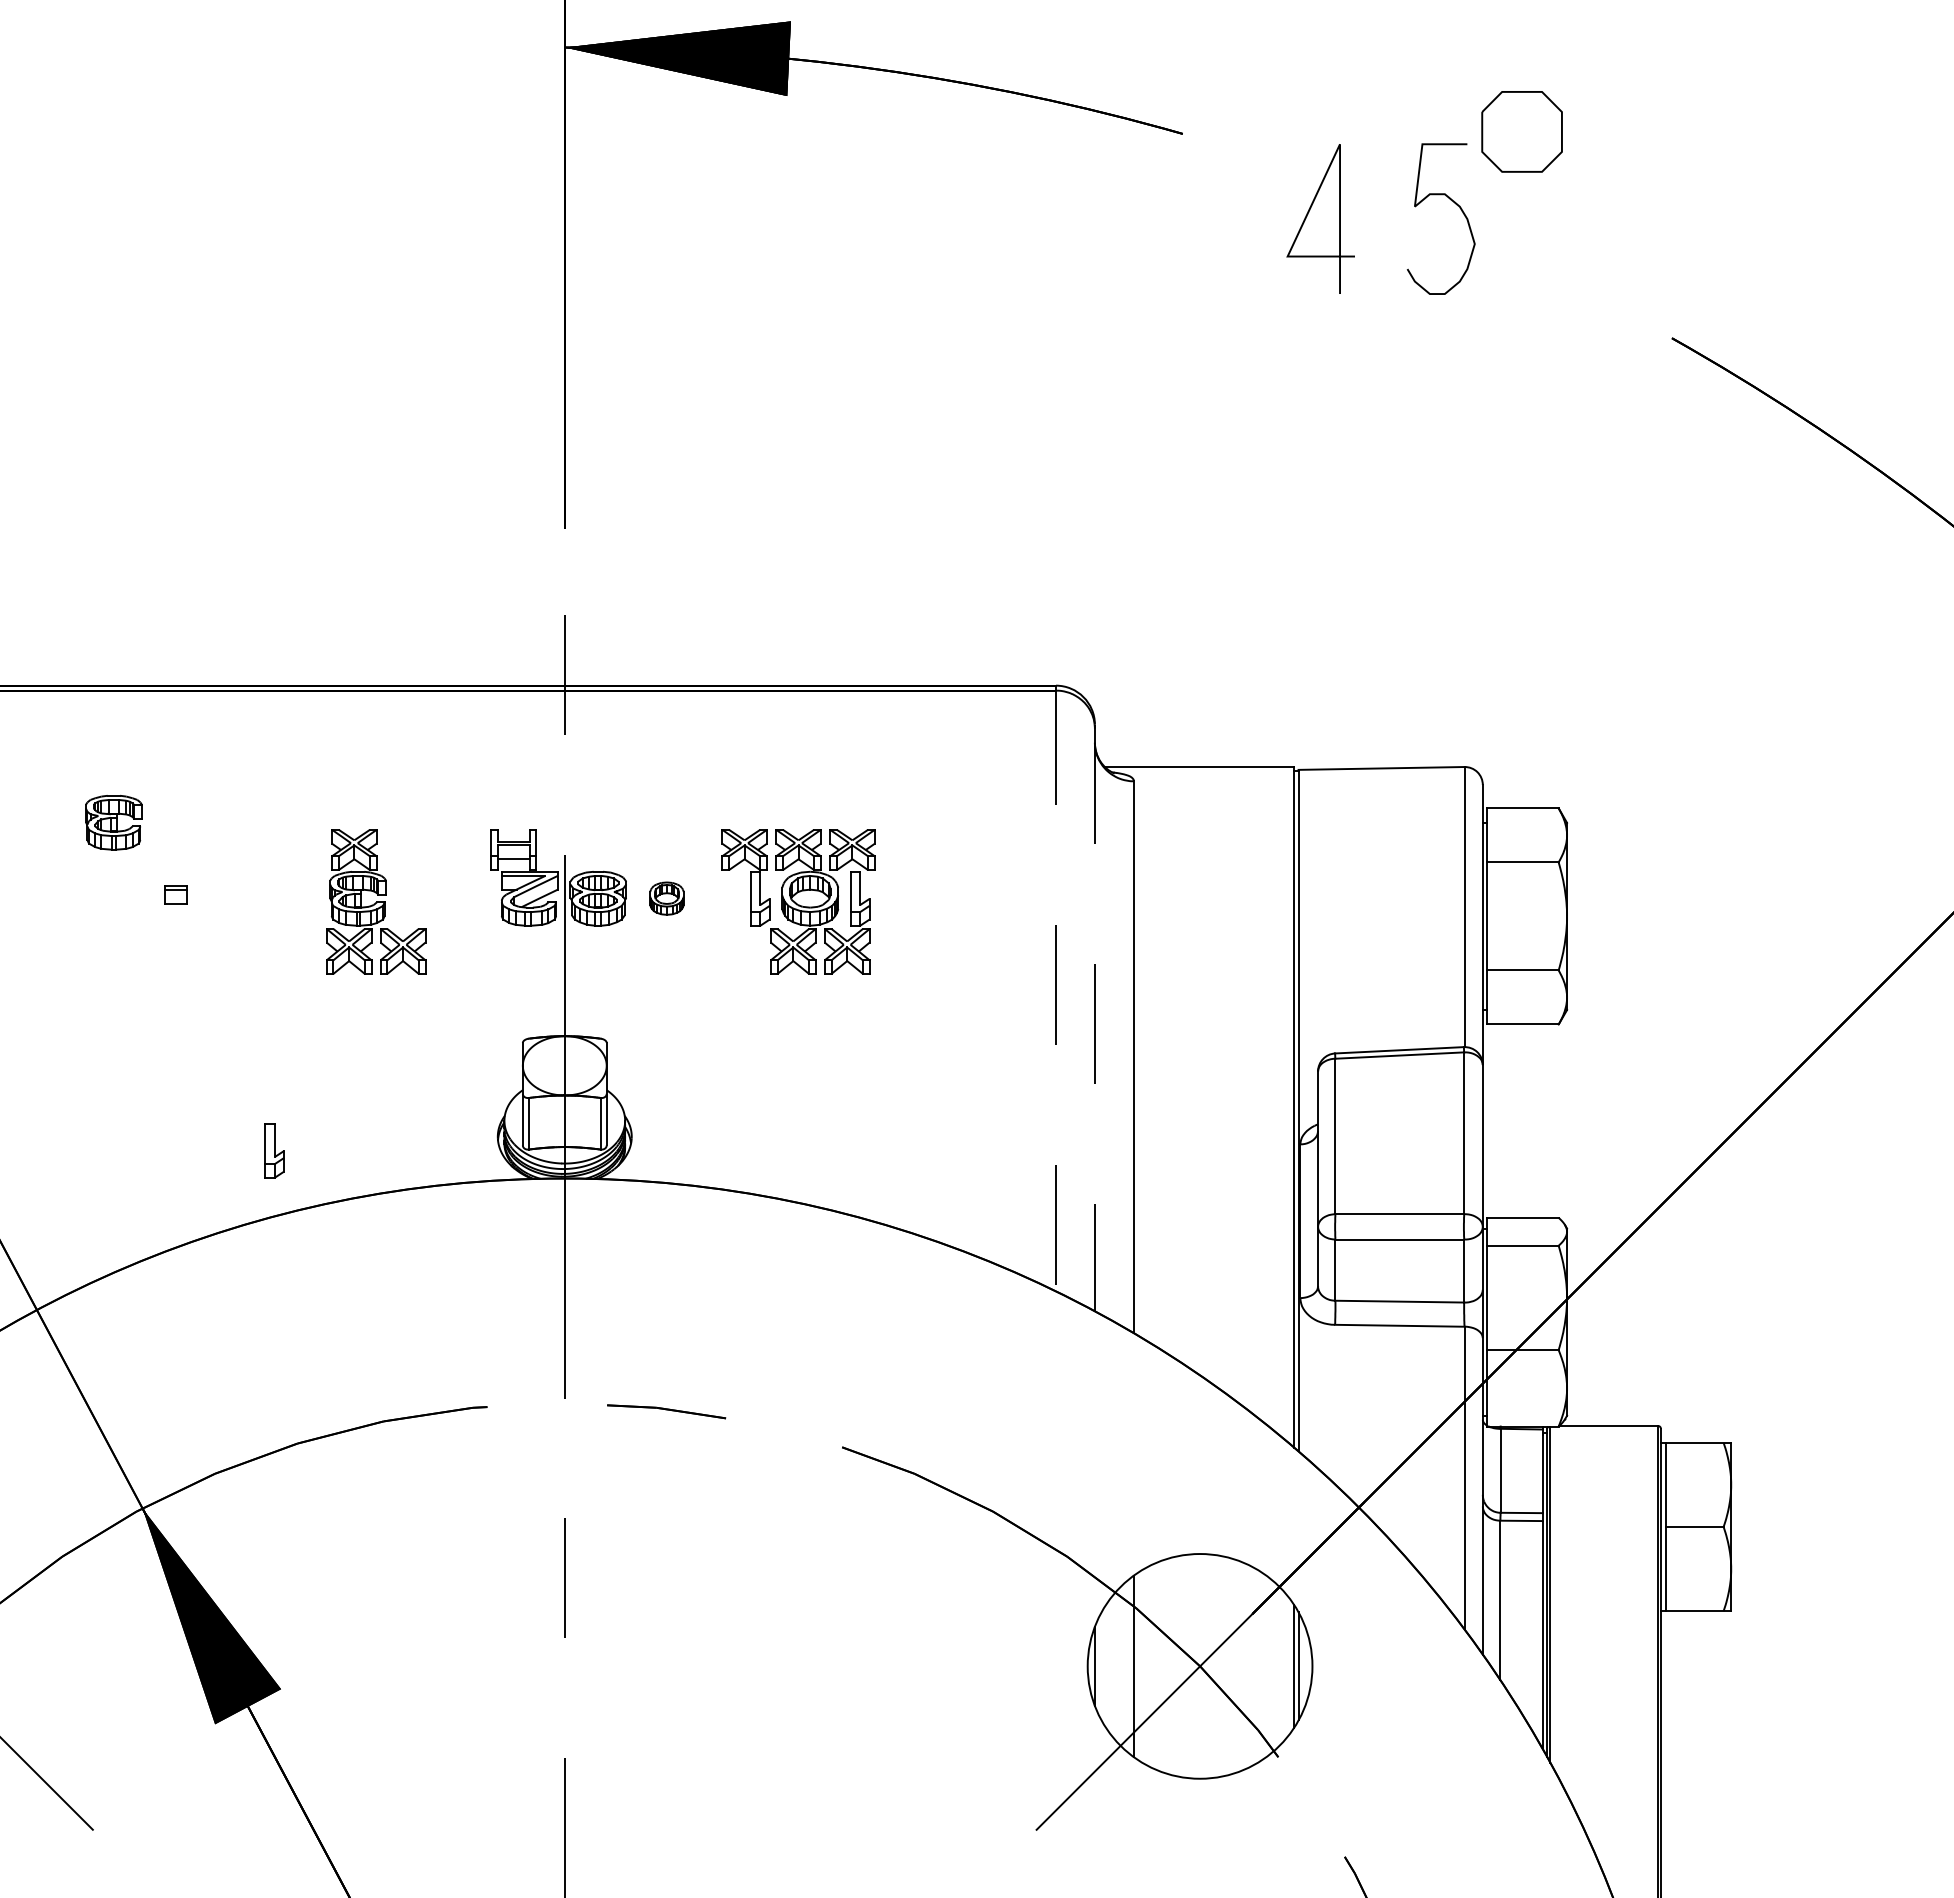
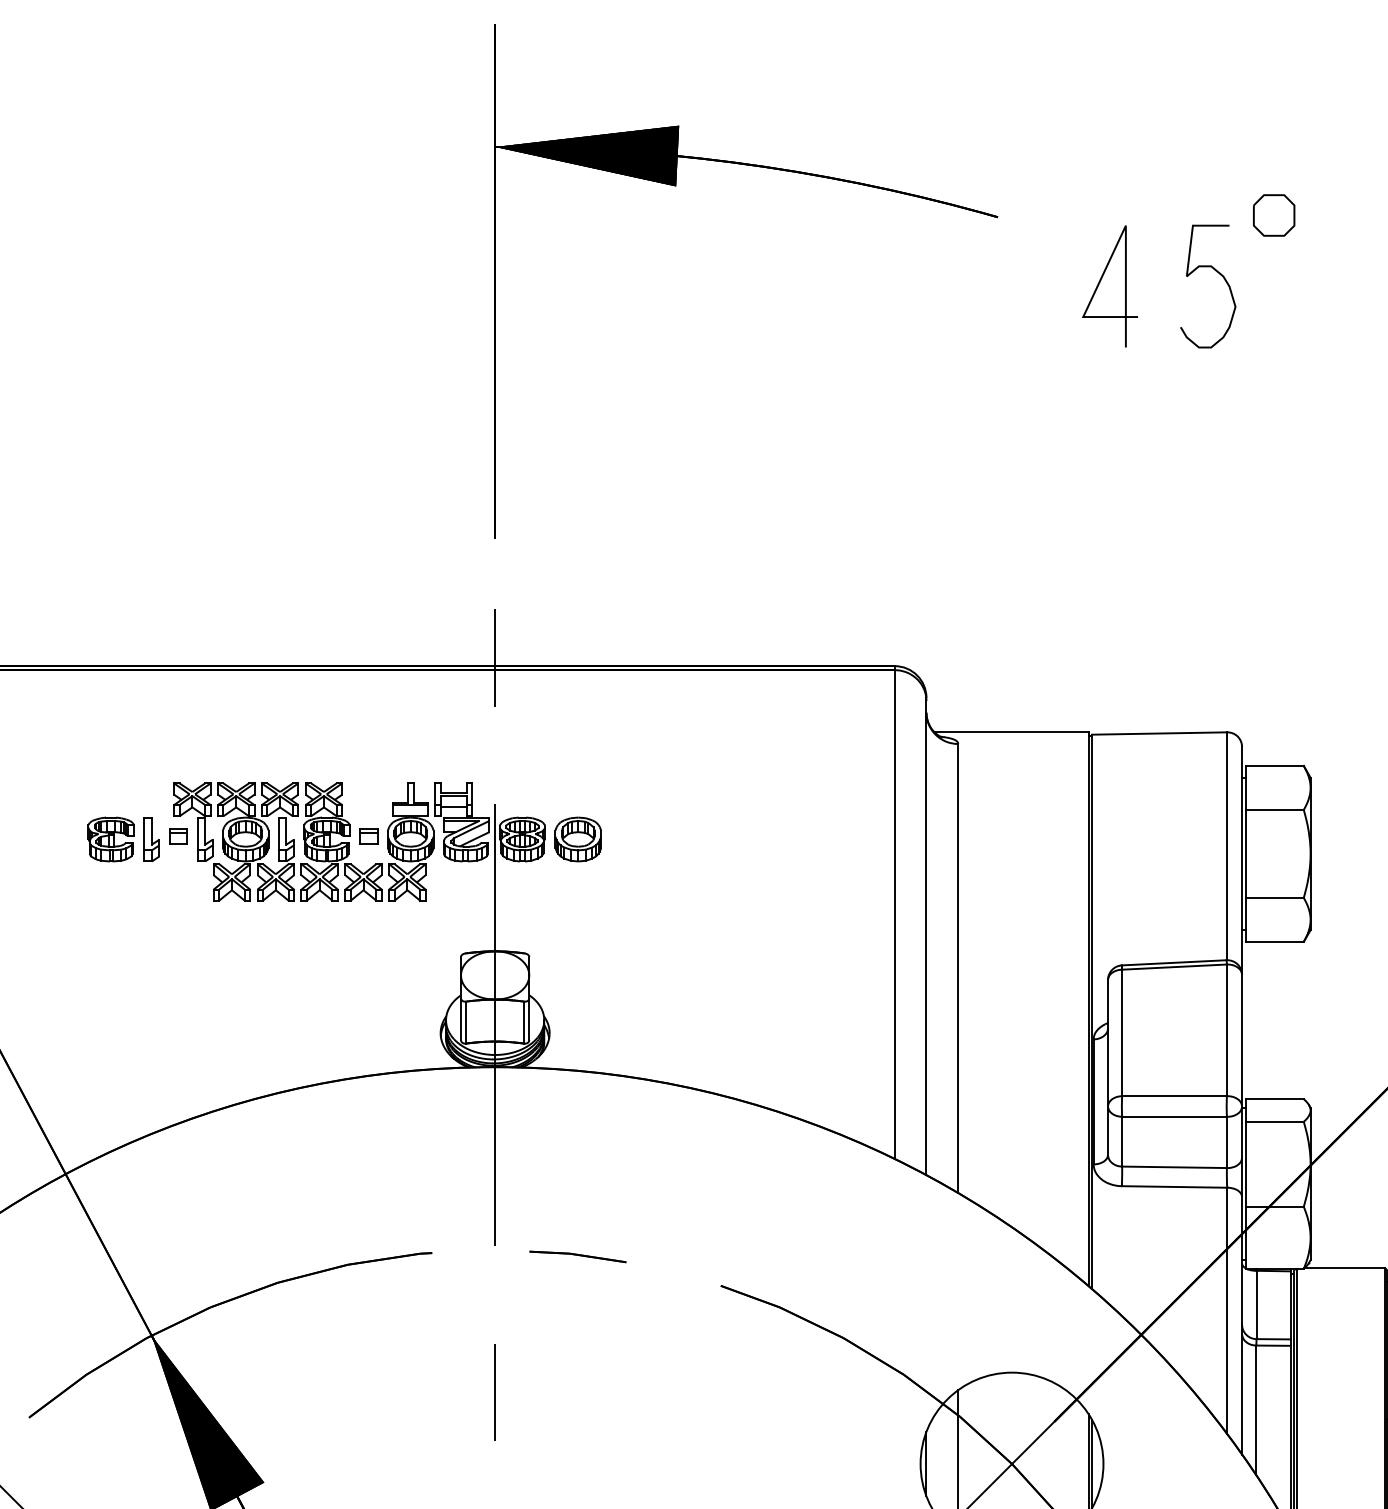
part: (1522, 131) -> (1274, 215), size x0.62
part: (113, 822) -> (110, 839), moved
part: (409, 894) -> (368, 836), added
part: (666, 898) -> (577, 839), size x1.67
part: (460, 901) -> (410, 841), added
part: (798, 901) -> (236, 841), moved
line: (1055, 988) -> (894, 912), dashed -> solid
line: (1094, 1018) -> (926, 936), dashed -> solid
part: (274, 1150) -> (151, 839), moved

